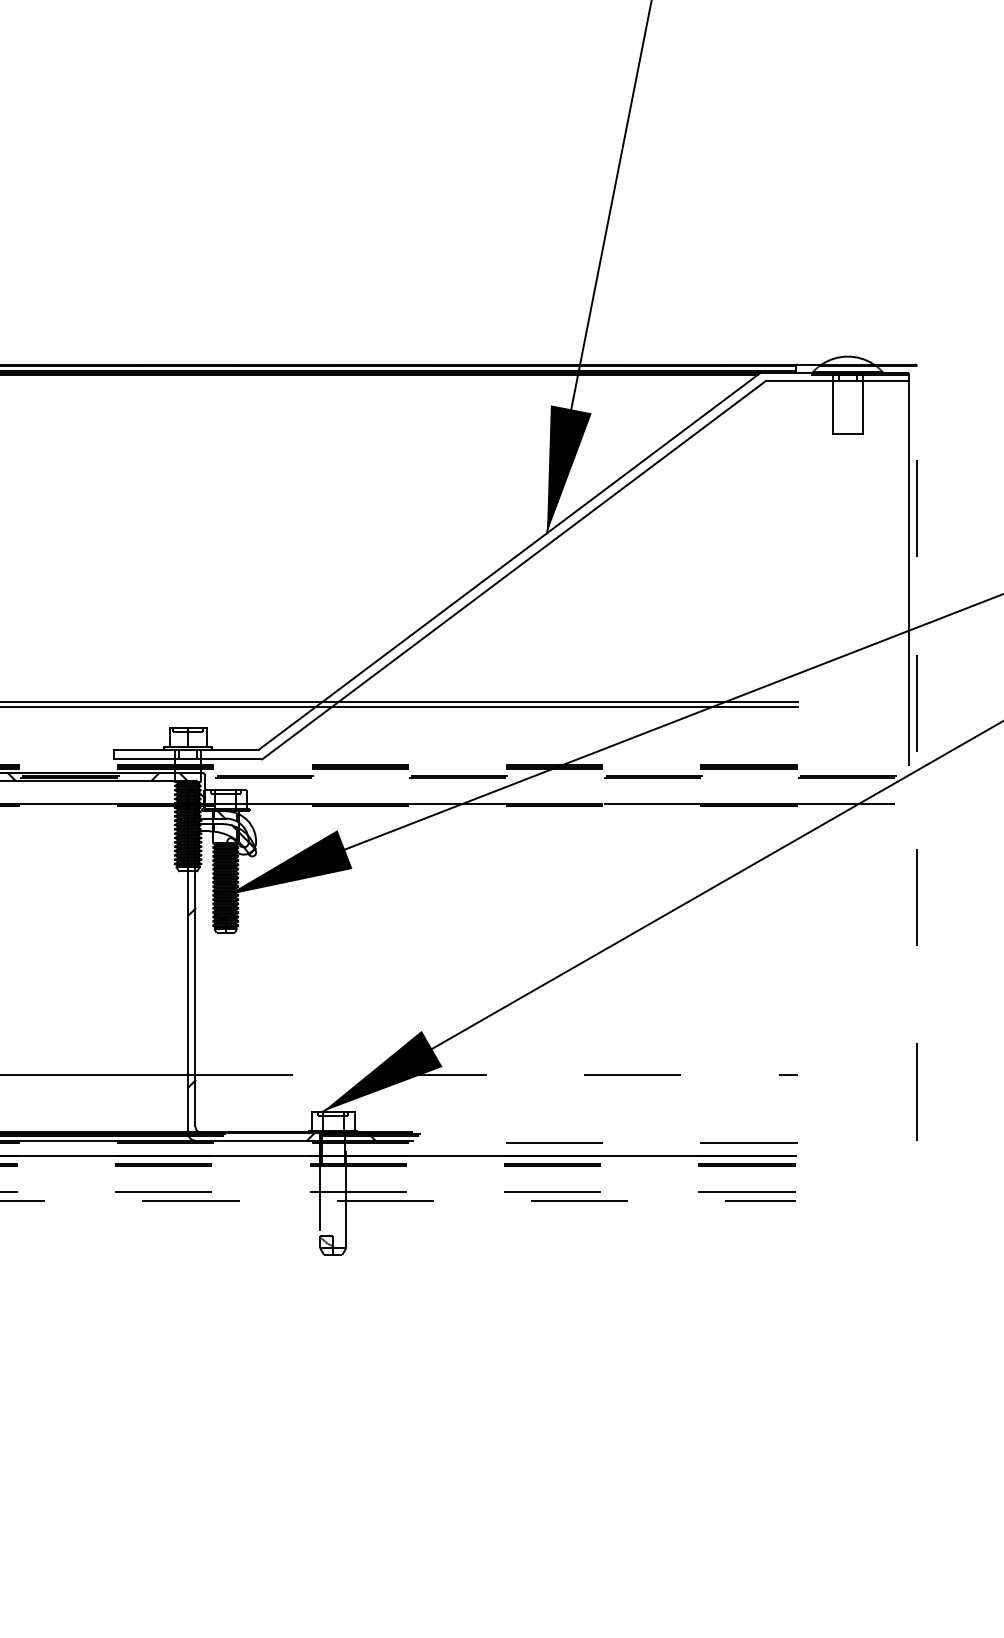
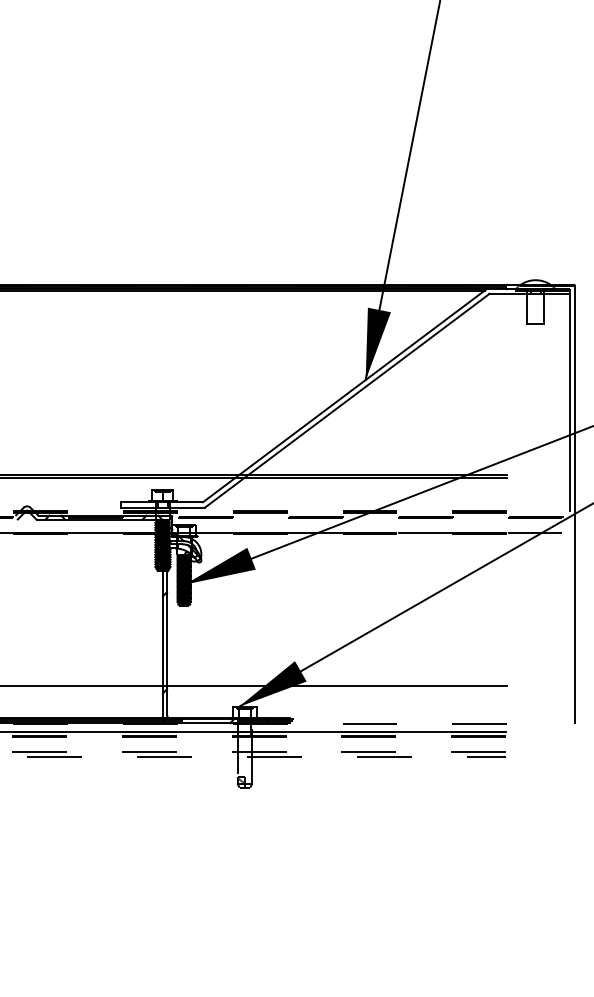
line: (916, 753) -> (574, 504), dashed -> solid
line: (497, 1073) -> (337, 685), dashed -> solid

